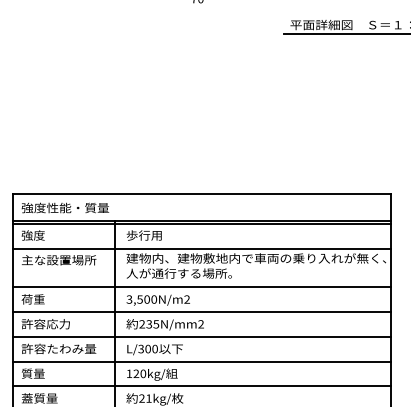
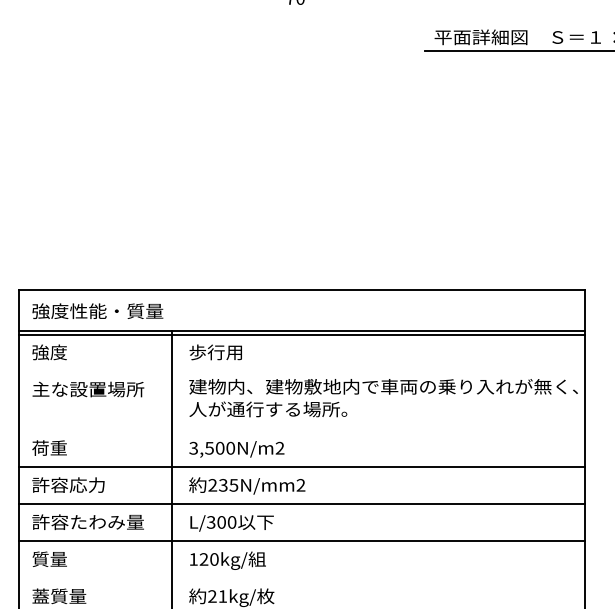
line: (201, 248) -> (301, 371), removed
line: (201, 287) -> (301, 430), removed
line: (201, 386) -> (301, 578), removed

